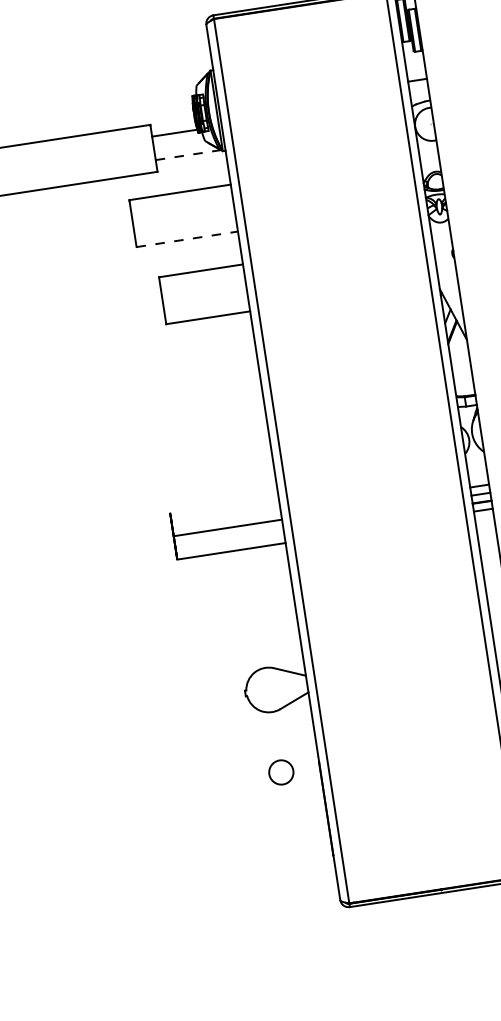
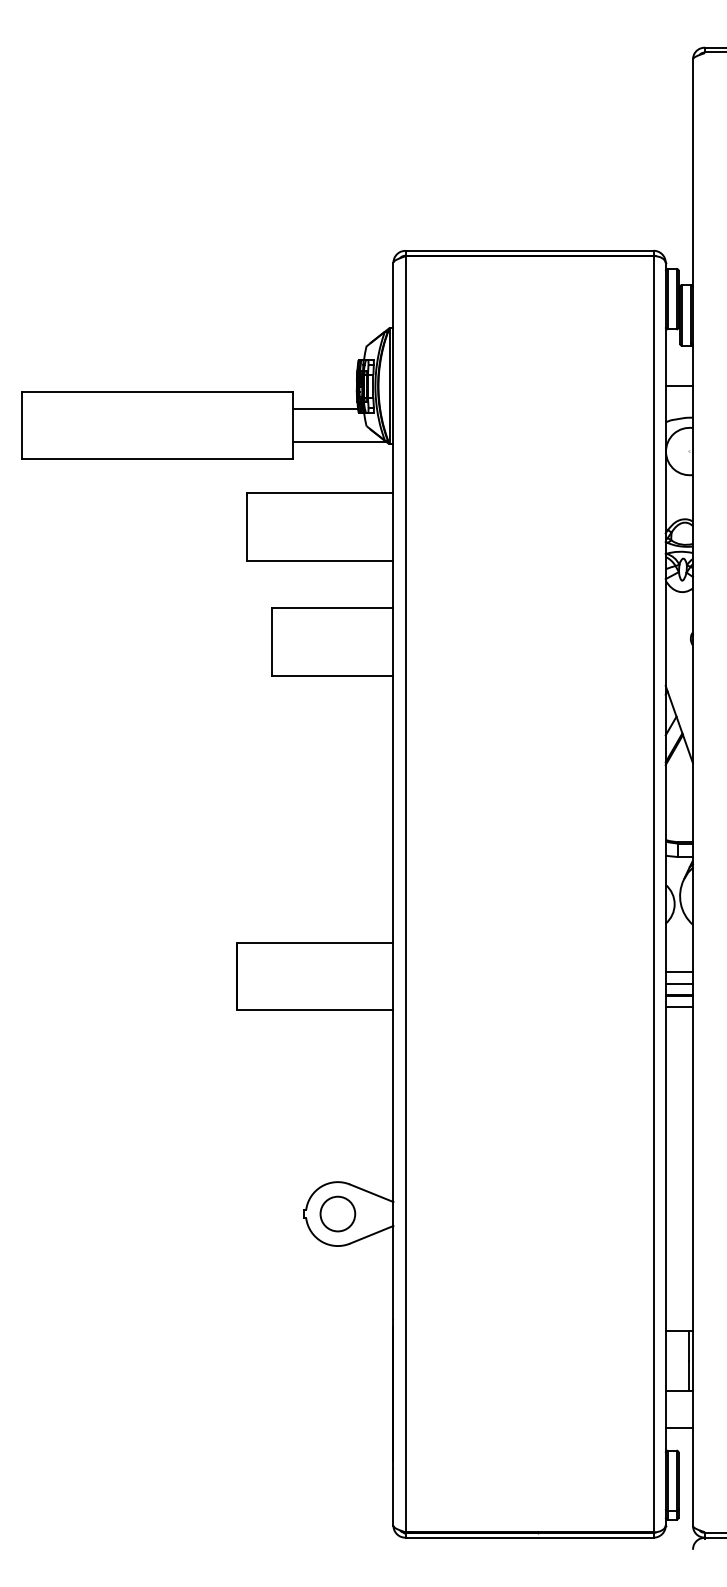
line: (188, 155) -> (340, 442), dashed -> solid
line: (187, 239) -> (320, 561), dashed -> solid
line: (228, 527) -> (315, 942), moved
circle: (281, 772) -> (337, 1213), moved

